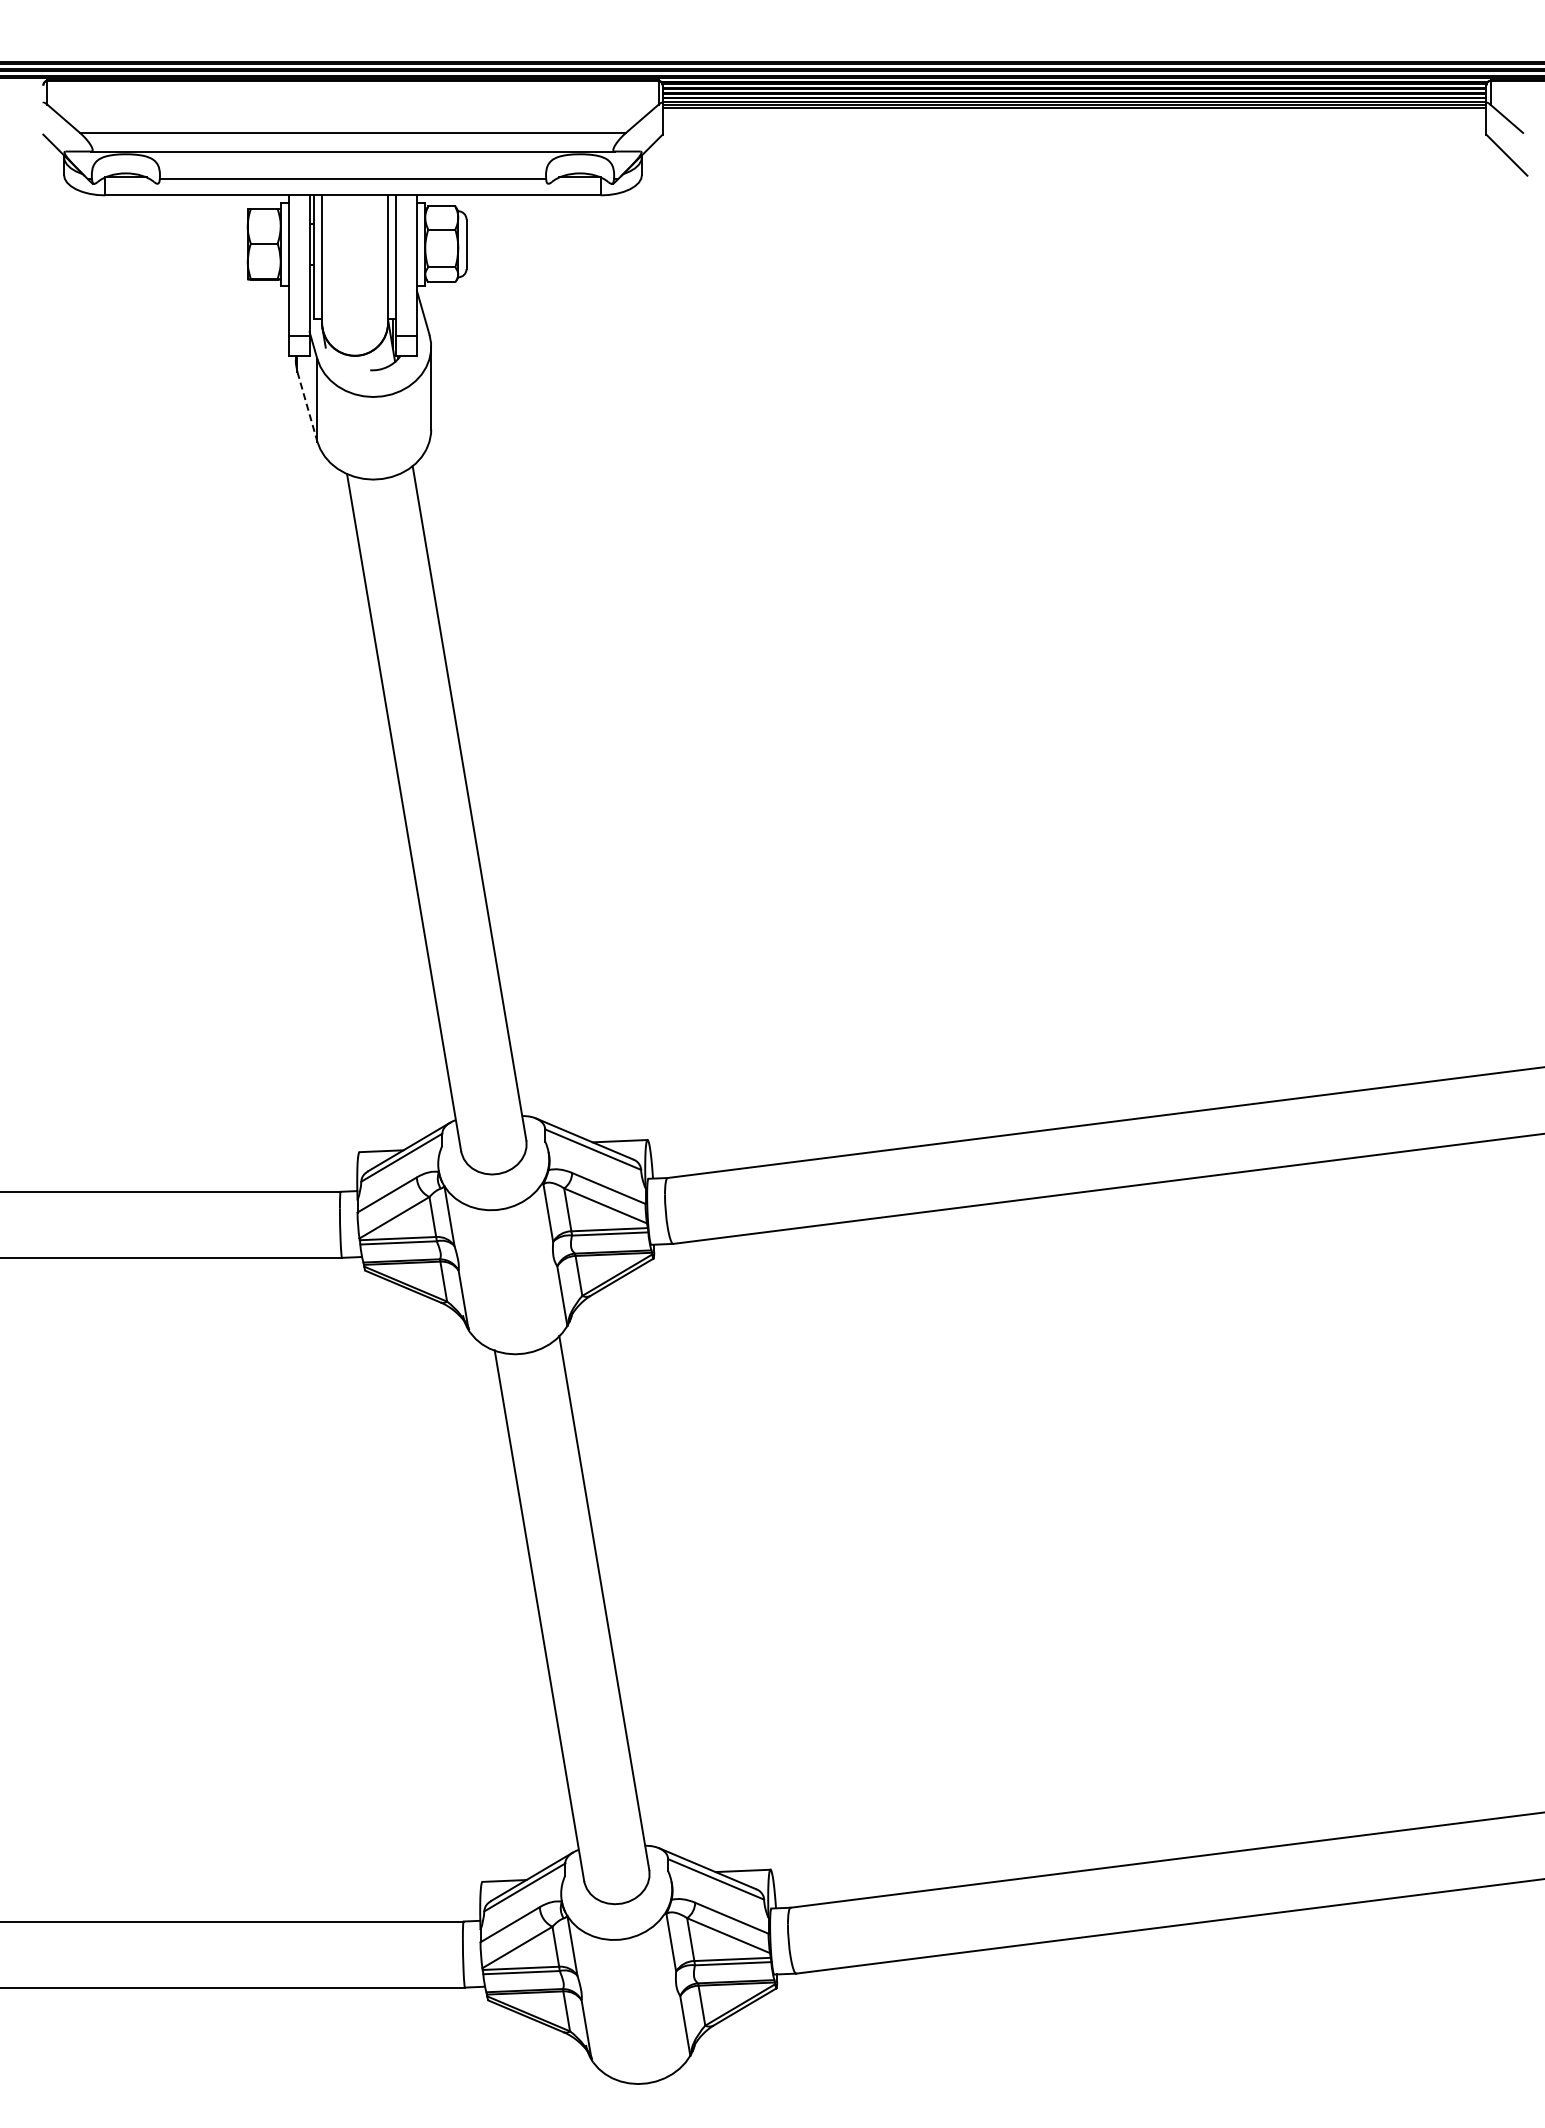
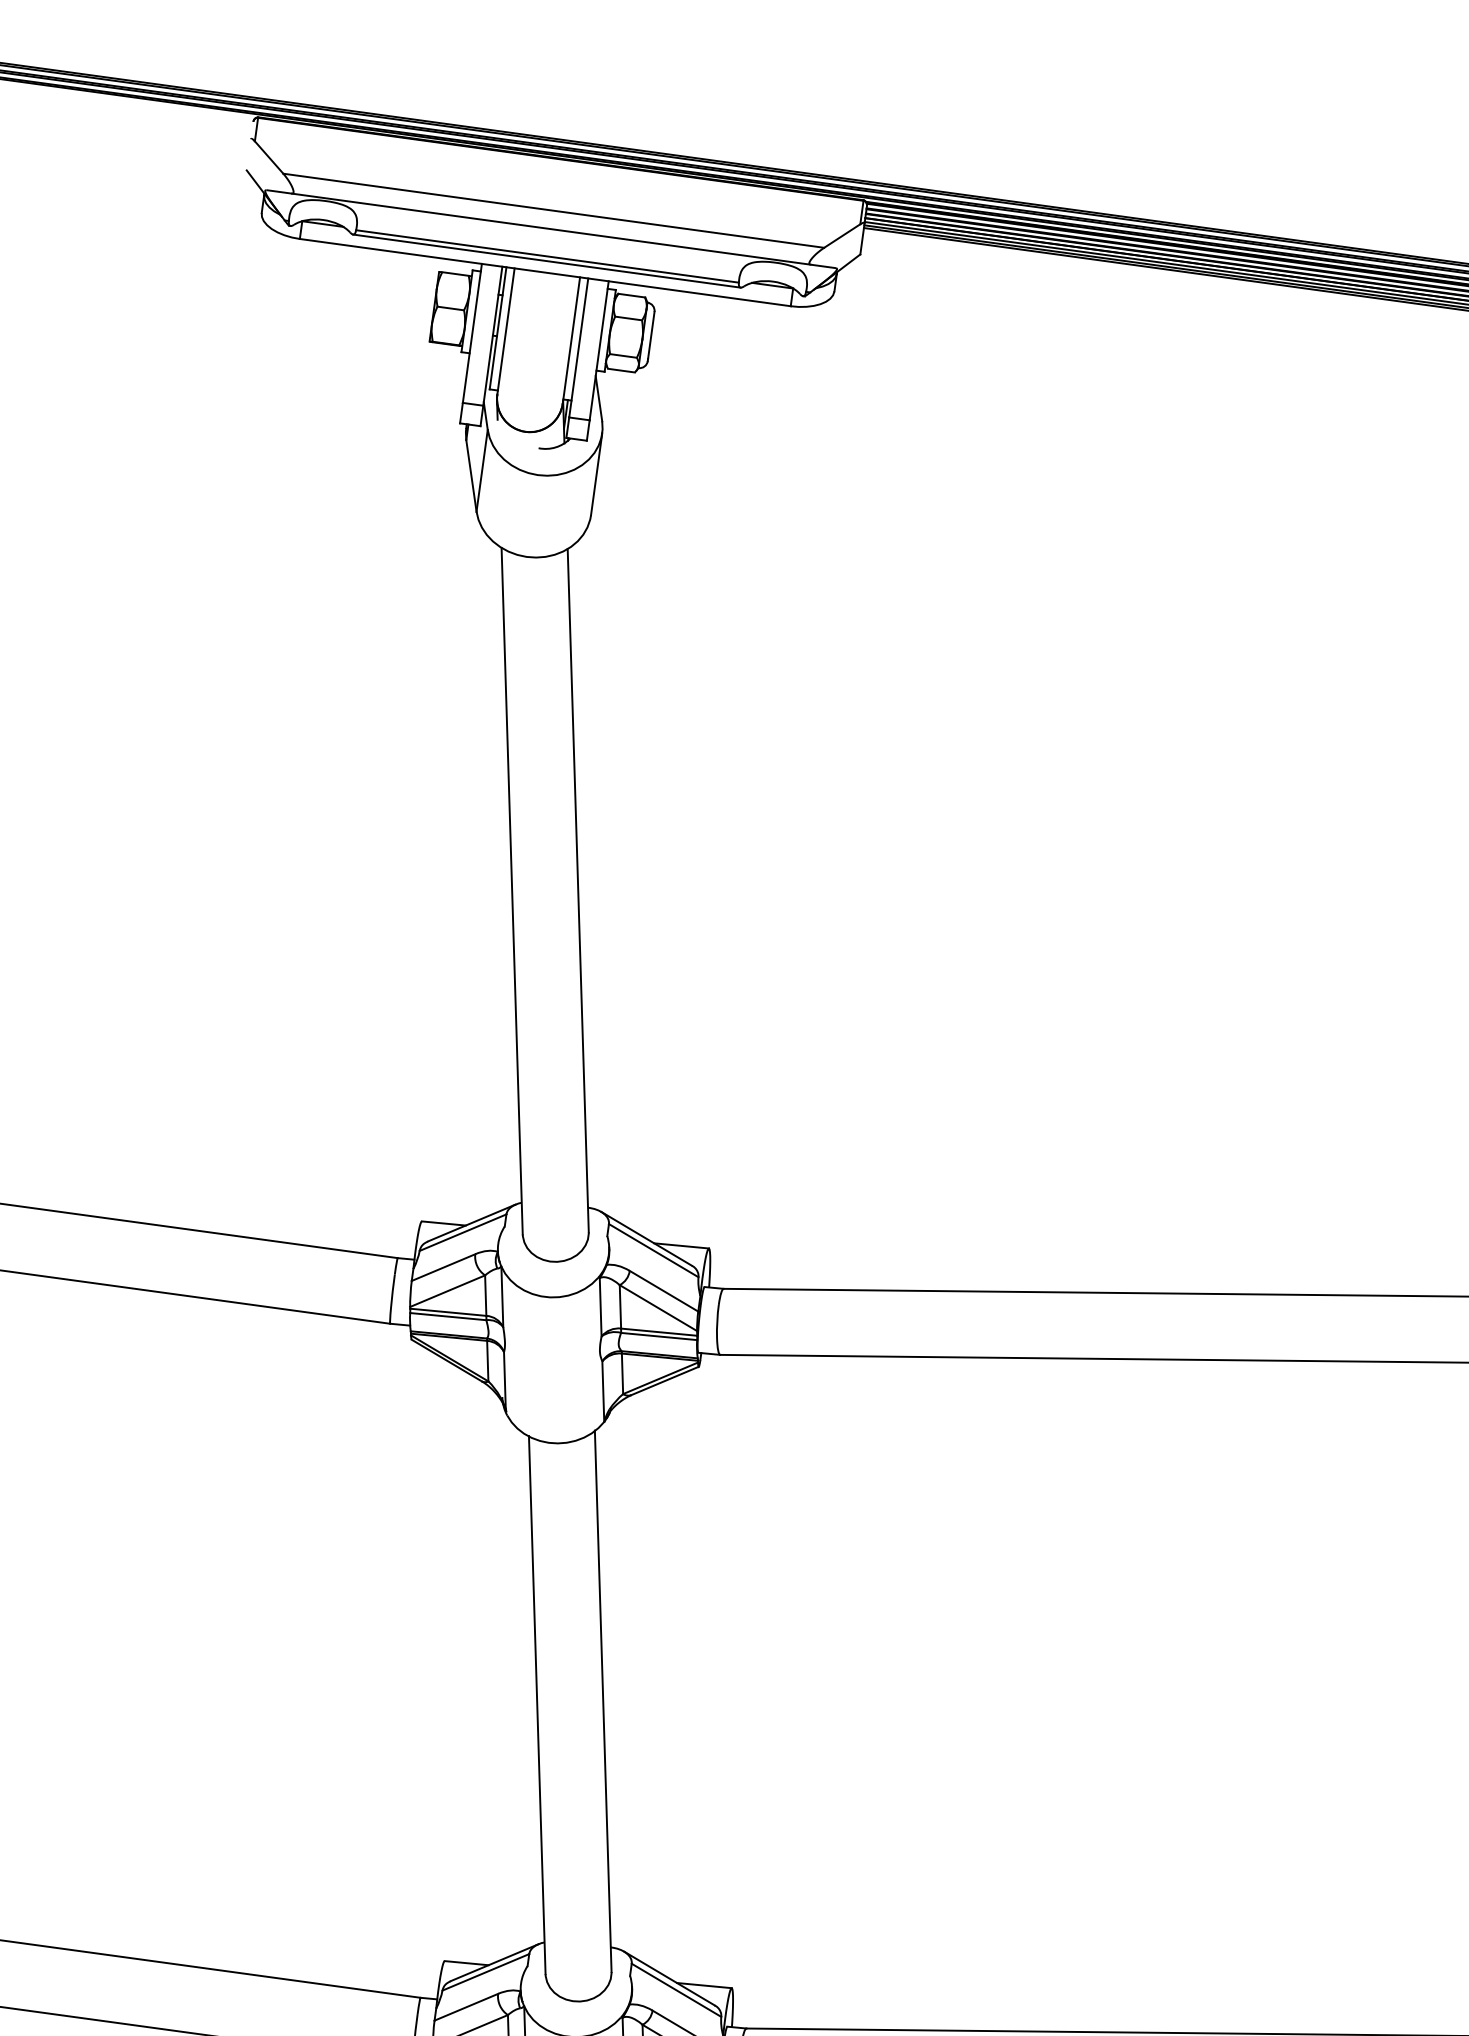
line: (352, 183) -> (546, 260), added
line: (307, 407) -> (471, 476), dashed -> solid

